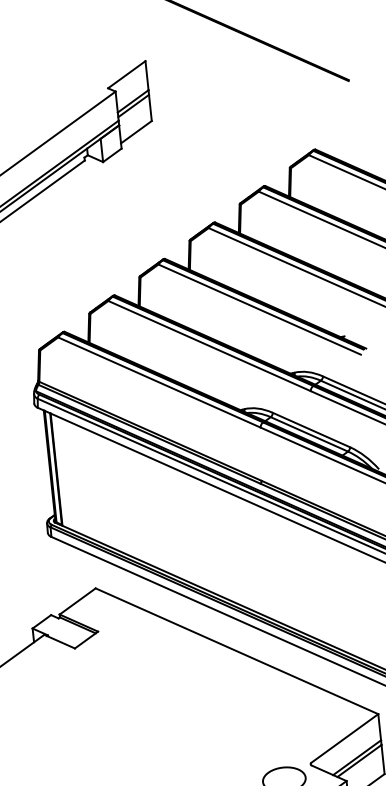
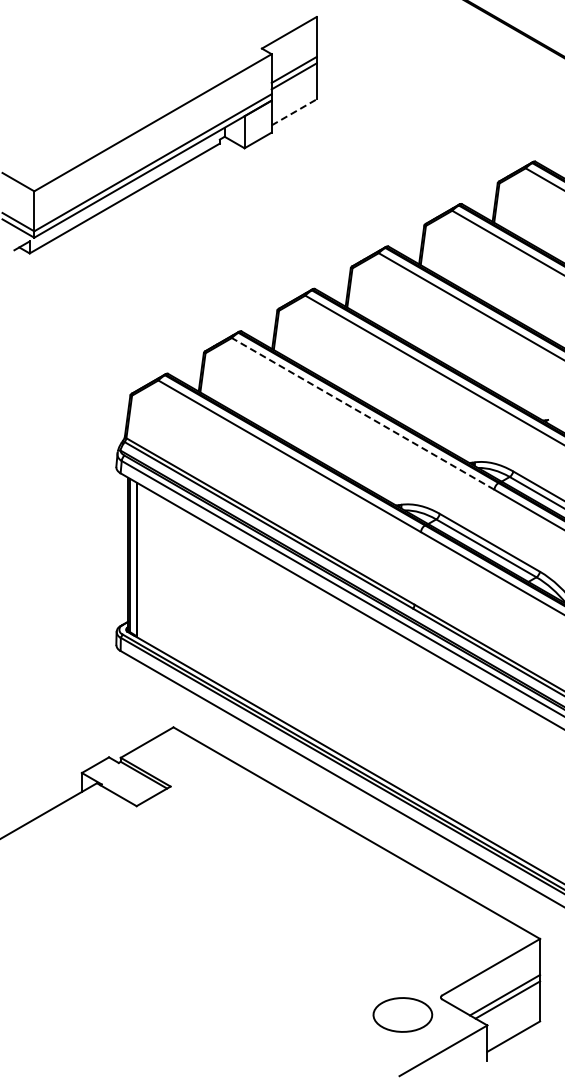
line: (136, 132) -> (294, 112), solid -> dashed
line: (209, 345) -> (363, 413), solid -> dashed

